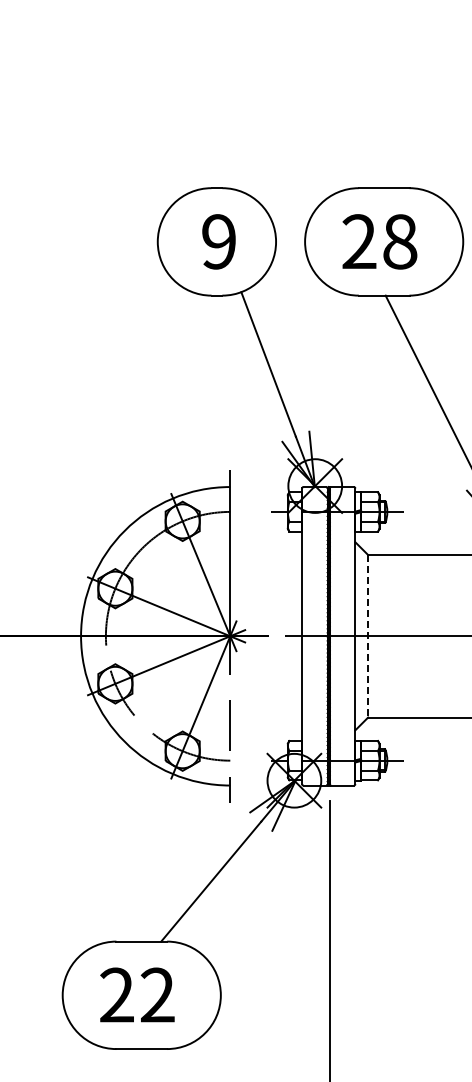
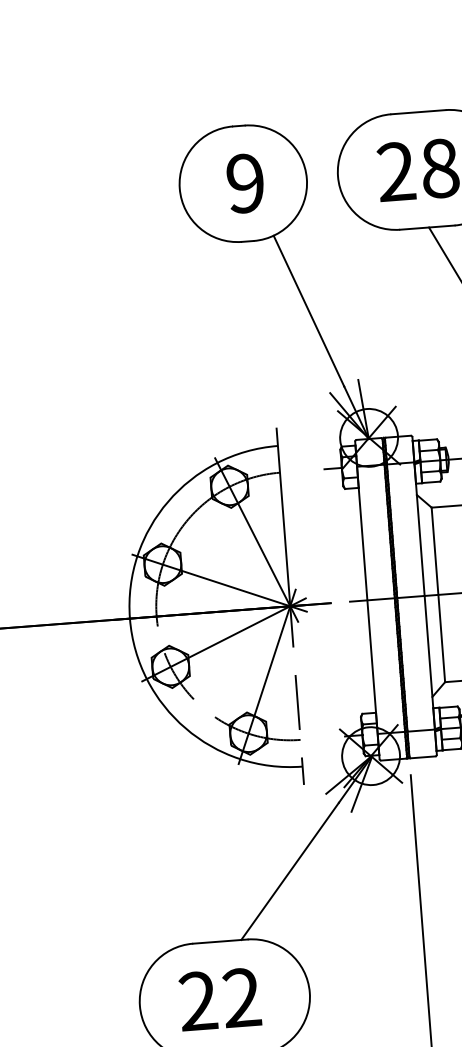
line: (368, 636) -> (438, 595), dashed -> solid

